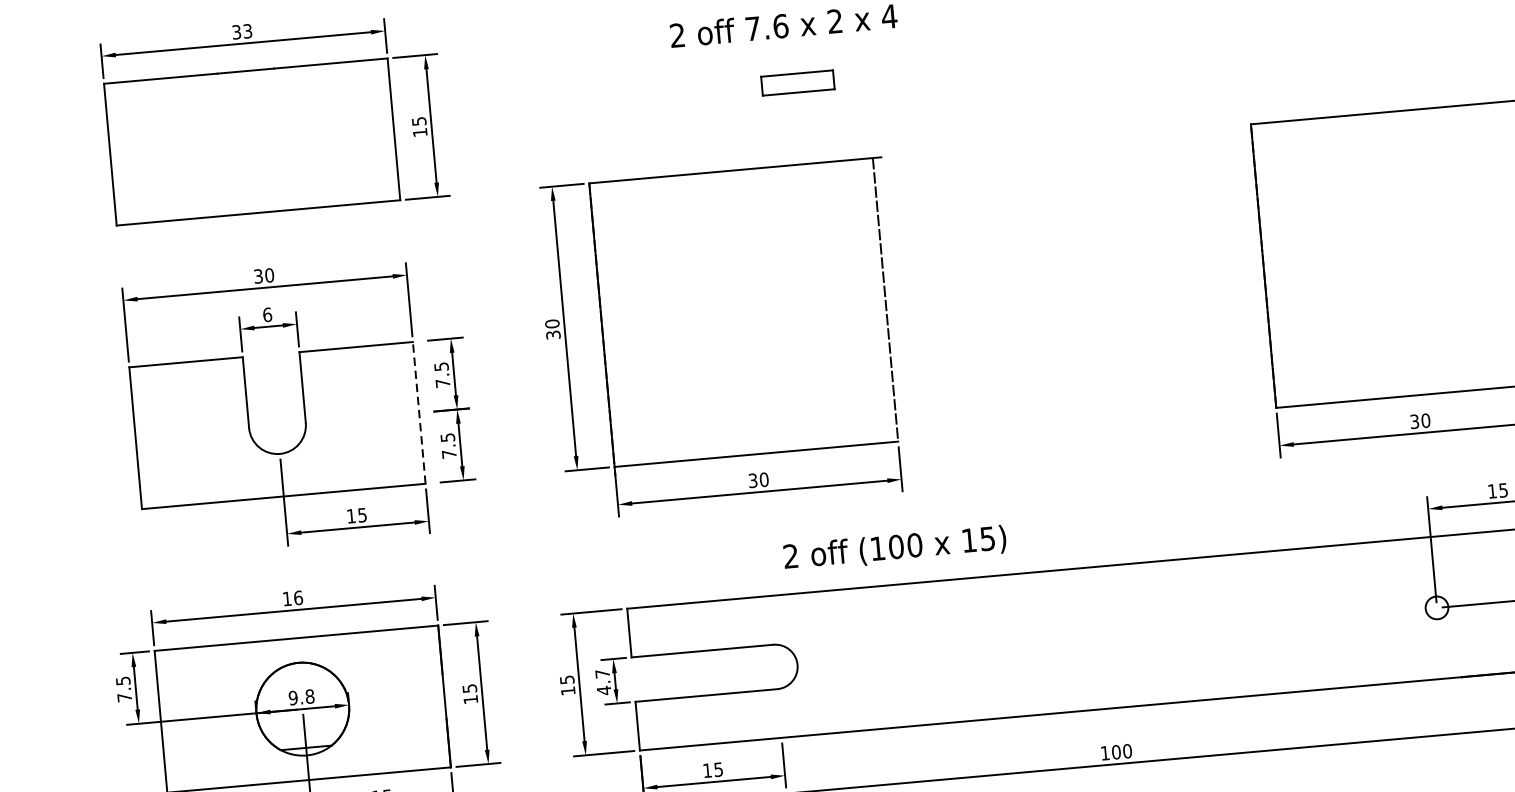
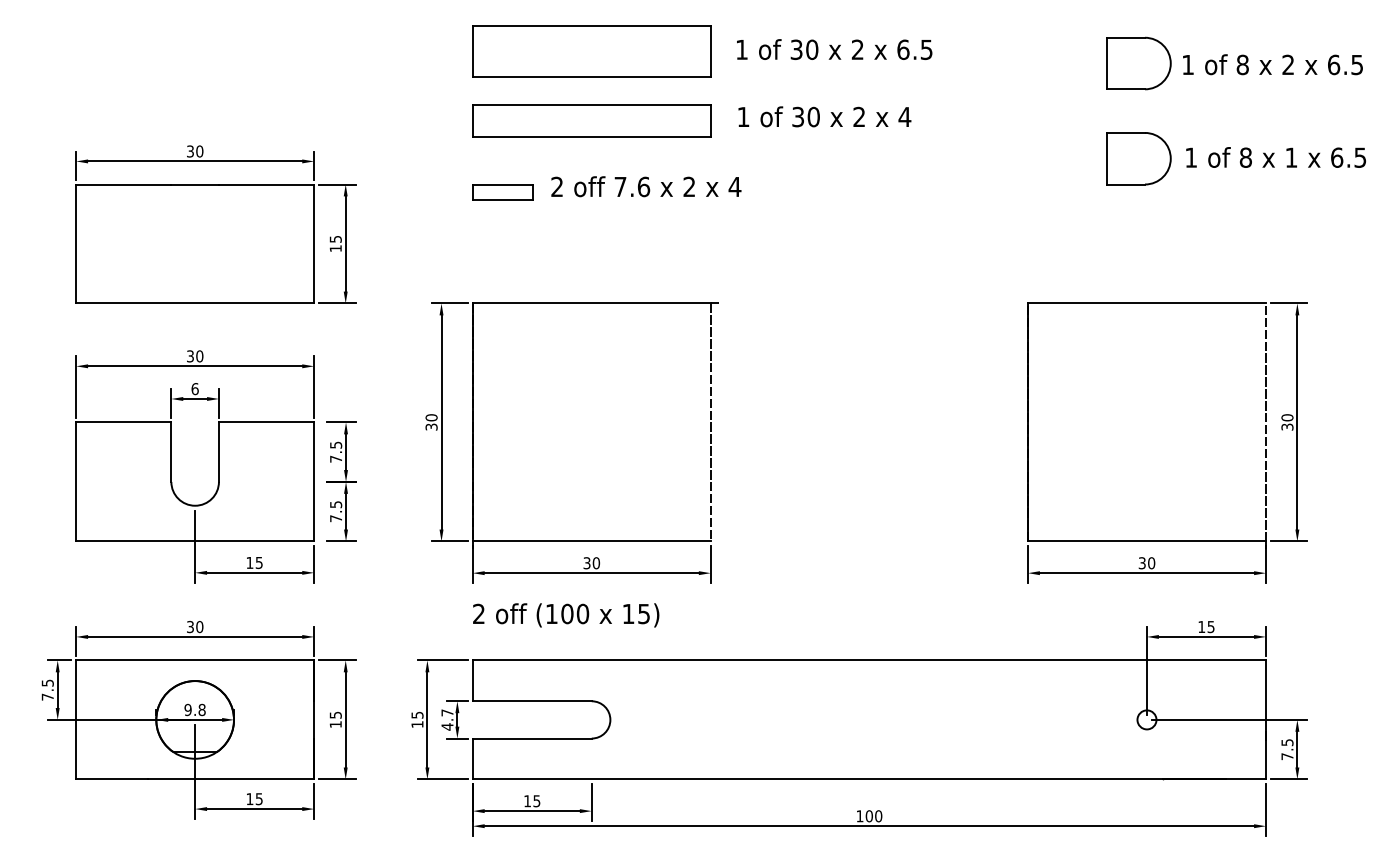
text: (247, 31) -> (199, 151), 33 -> 30
part: (797, 83) -> (502, 192), moved
line: (419, 412) -> (314, 481), dashed -> solid
text: (895, 548) -> (566, 615), moved
text: (293, 597) -> (195, 626), 16 -> 30

